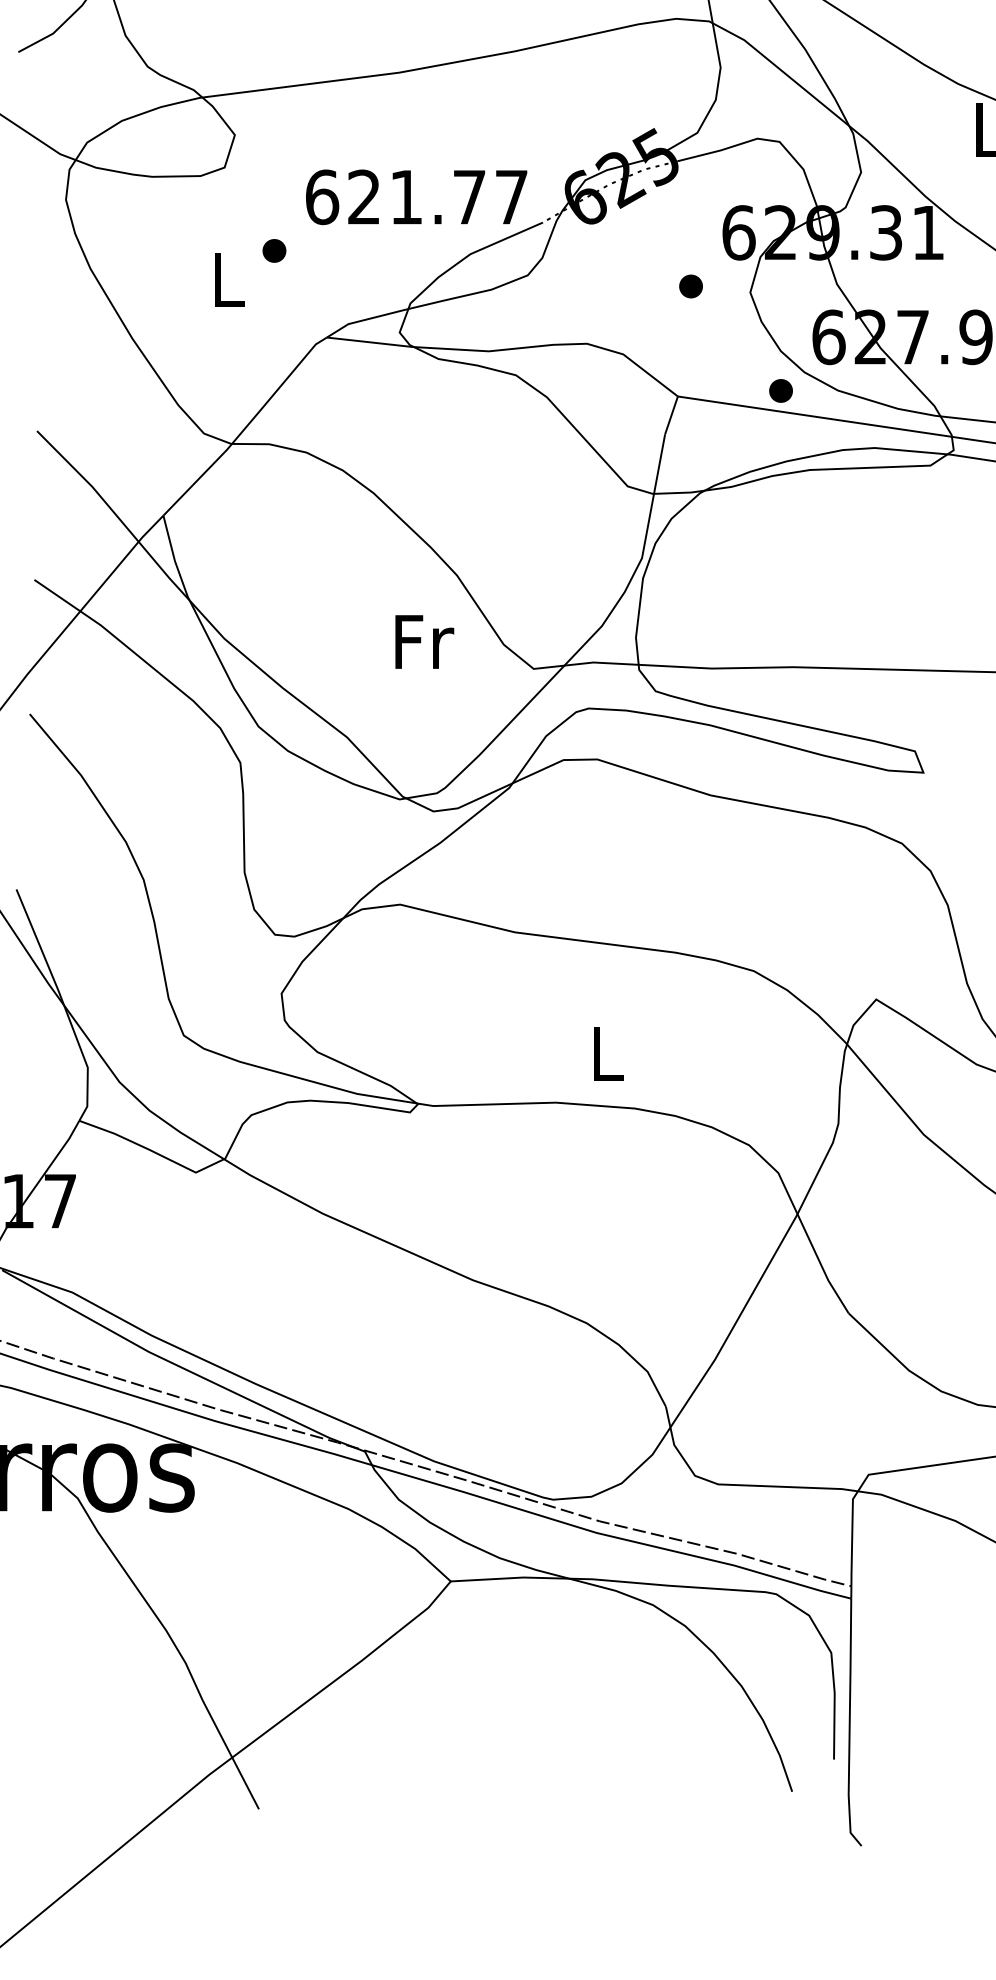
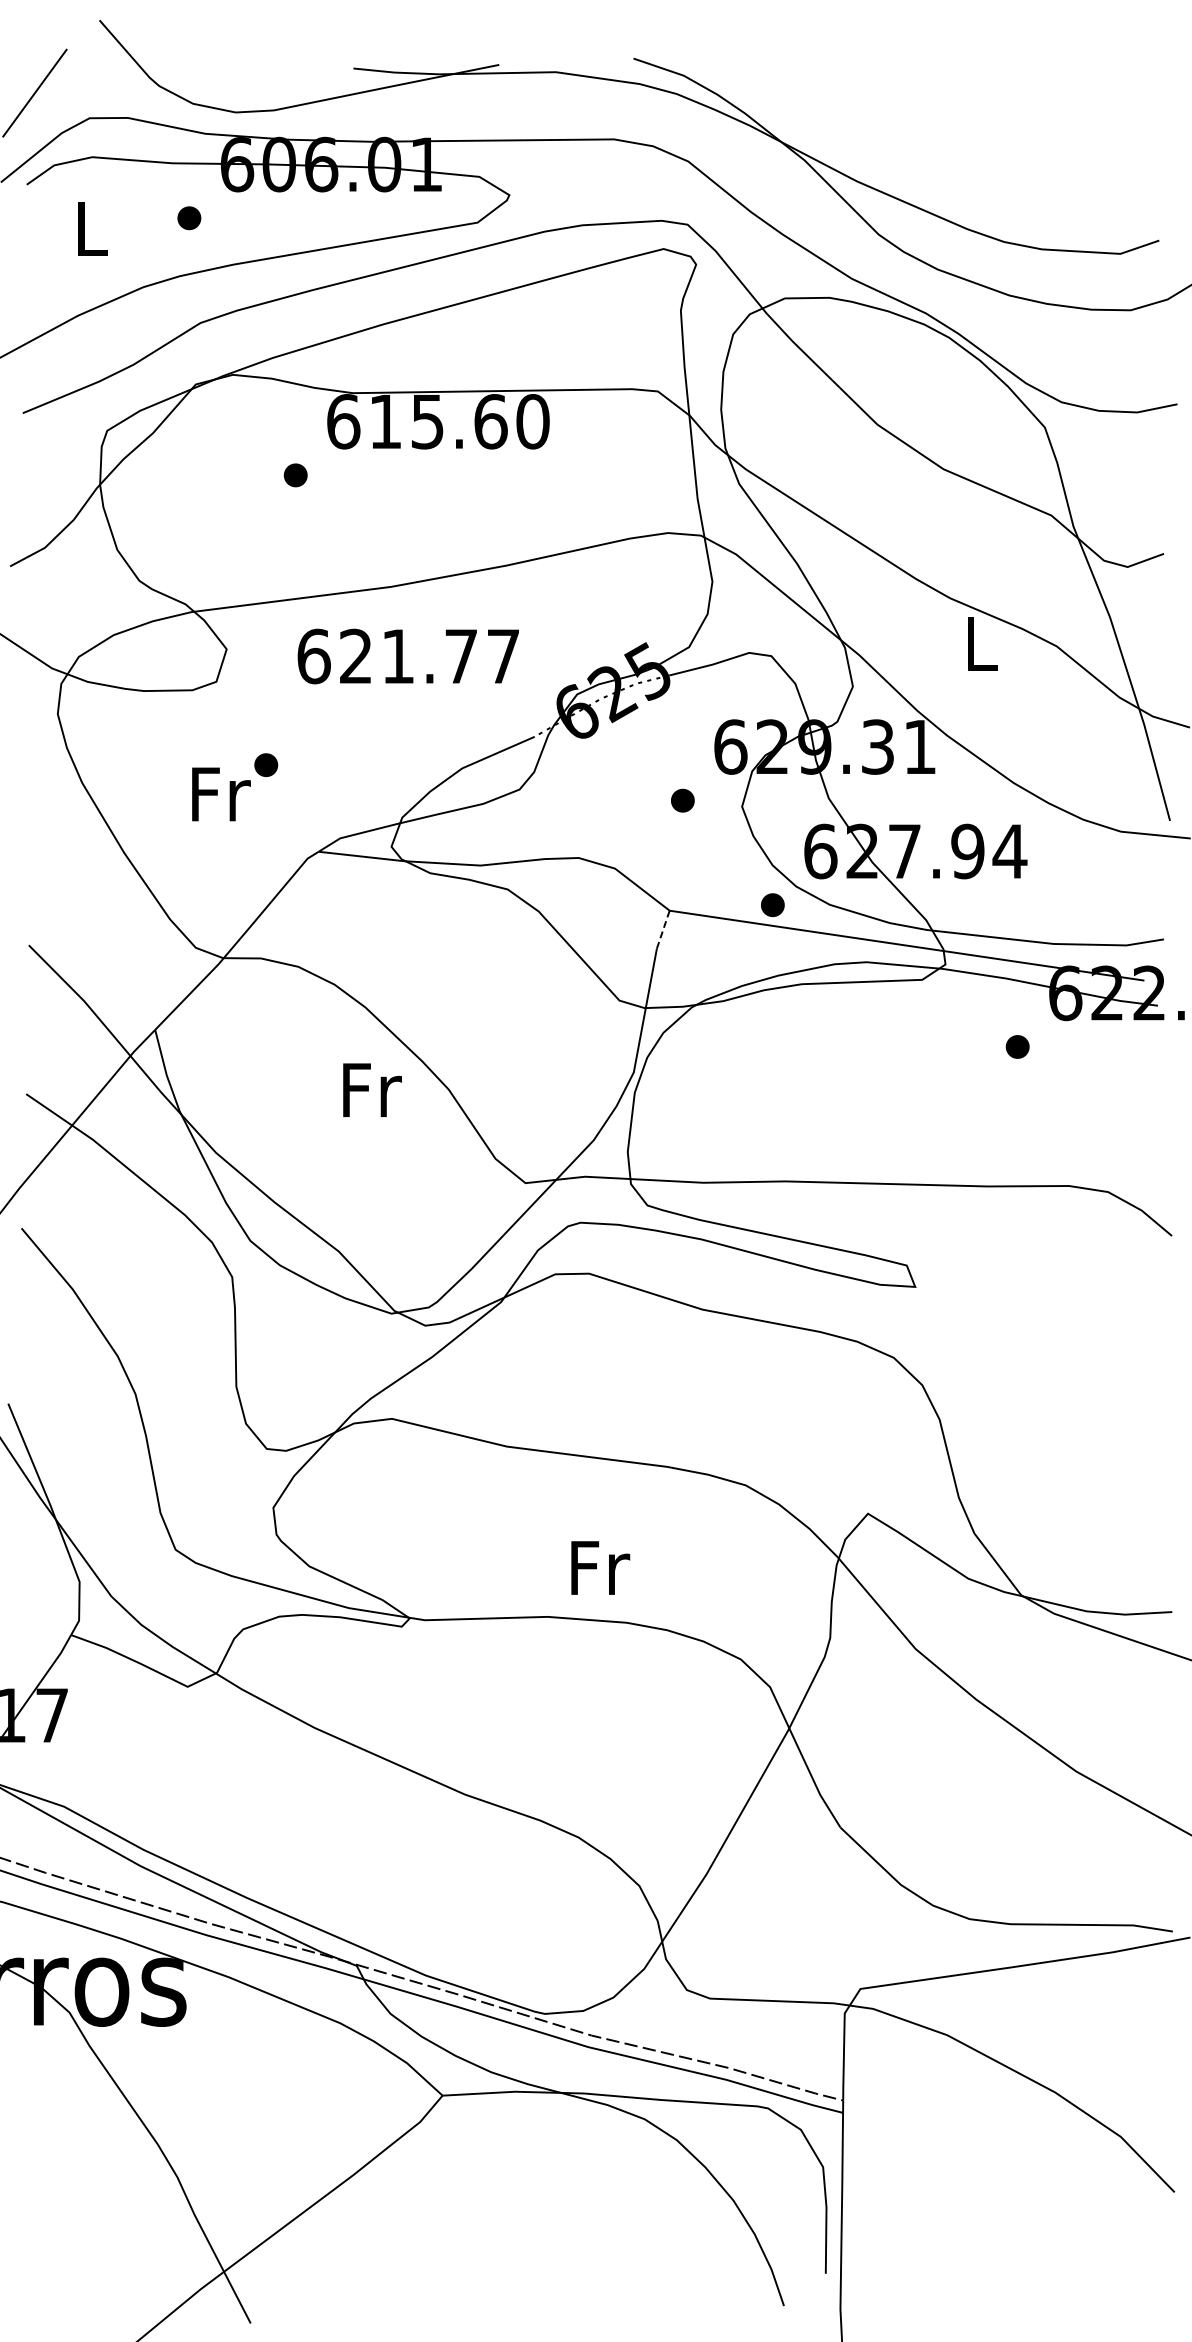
text: (415, 197) -> (407, 656), moved
text: (229, 280) -> (221, 794), L -> Fr
line: (671, 415) -> (663, 929), solid -> dashed
text: (424, 641) -> (372, 1089), moved
text: (608, 1053) -> (600, 1567), L -> Fr

